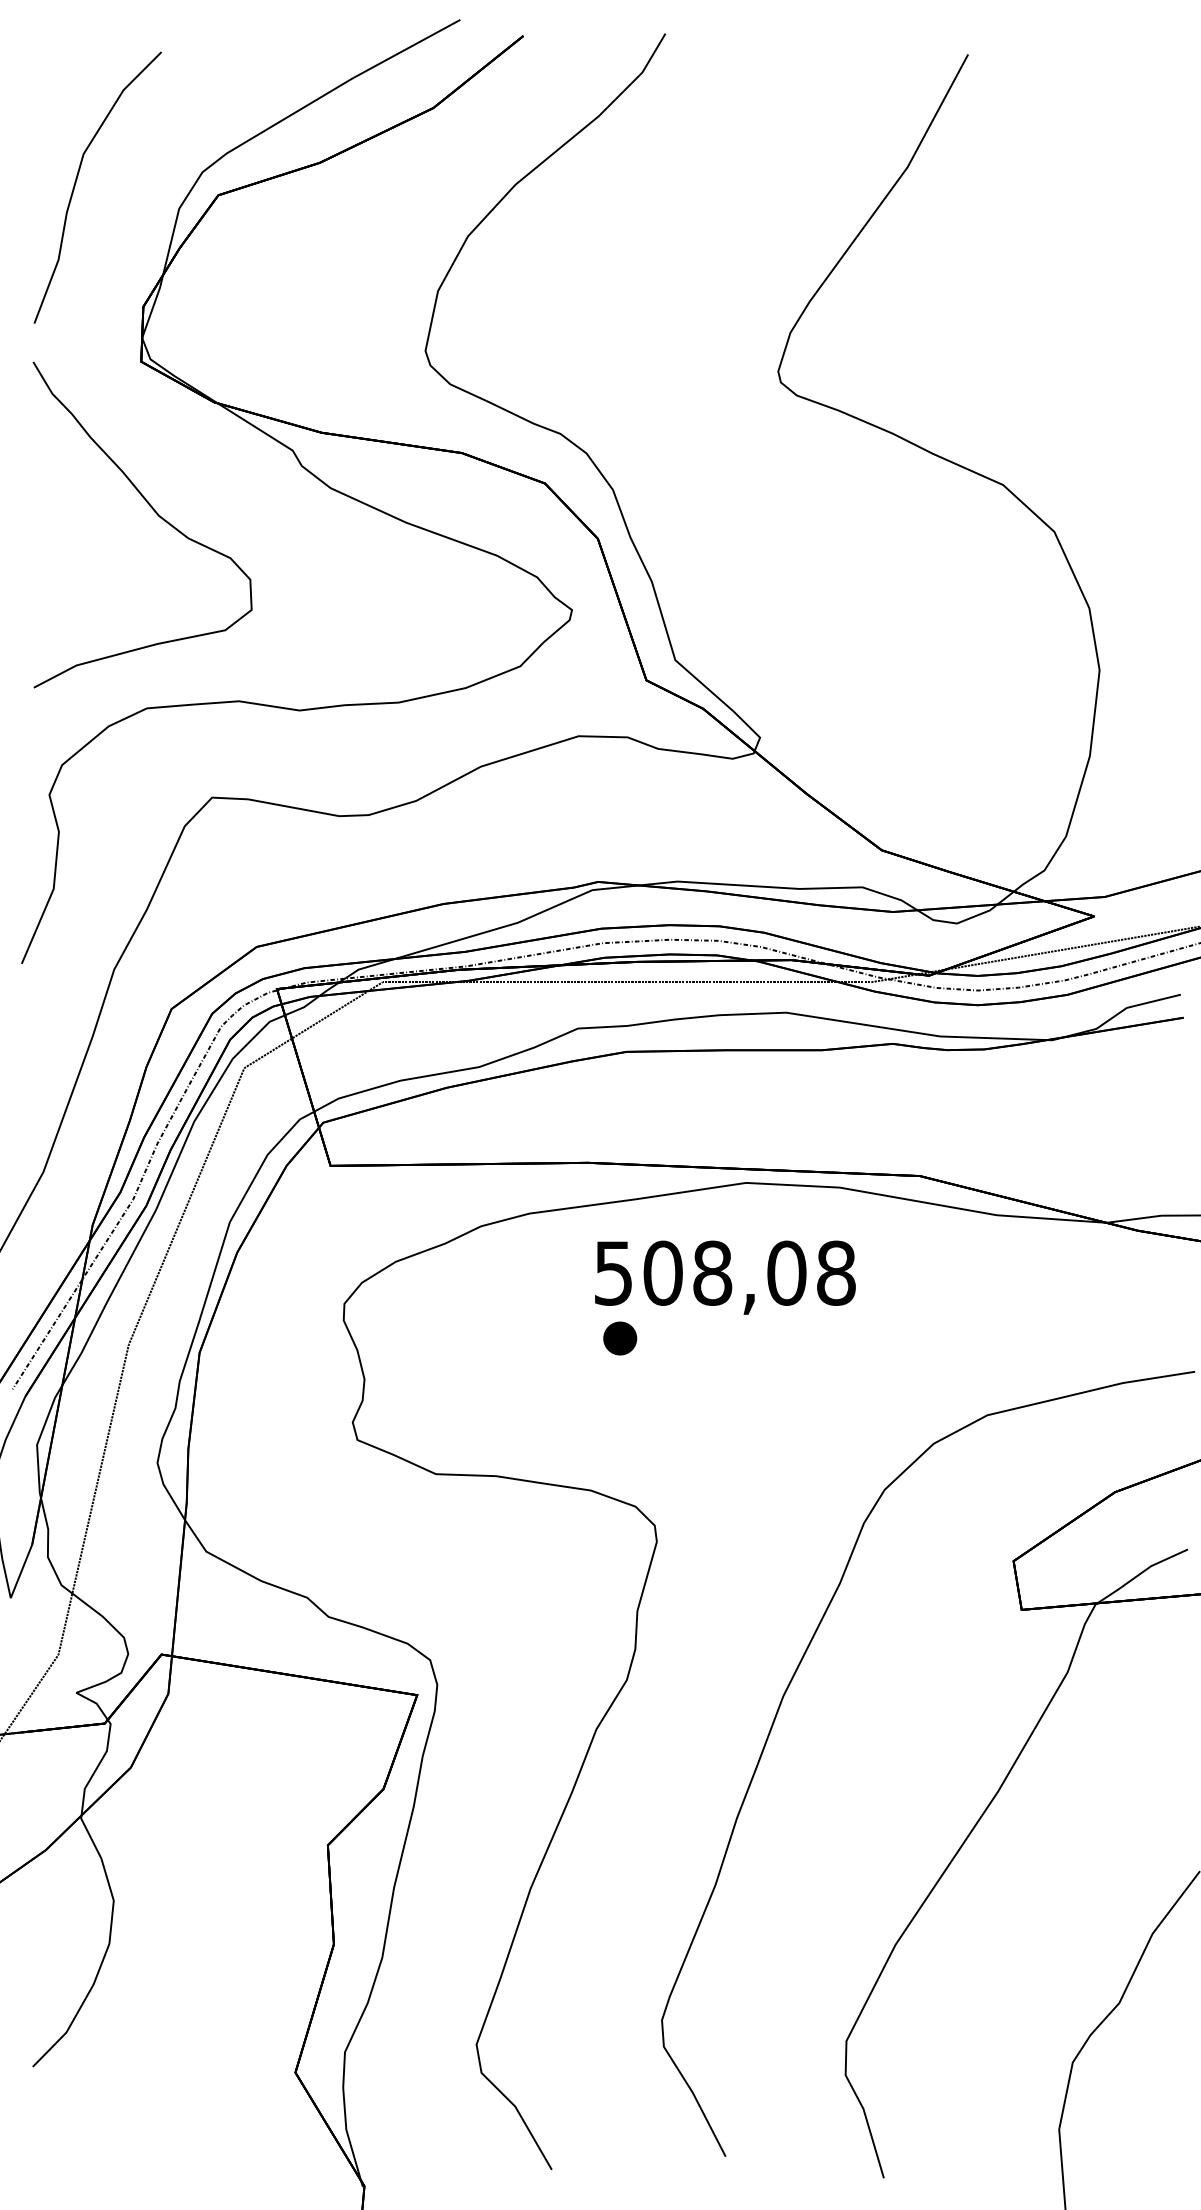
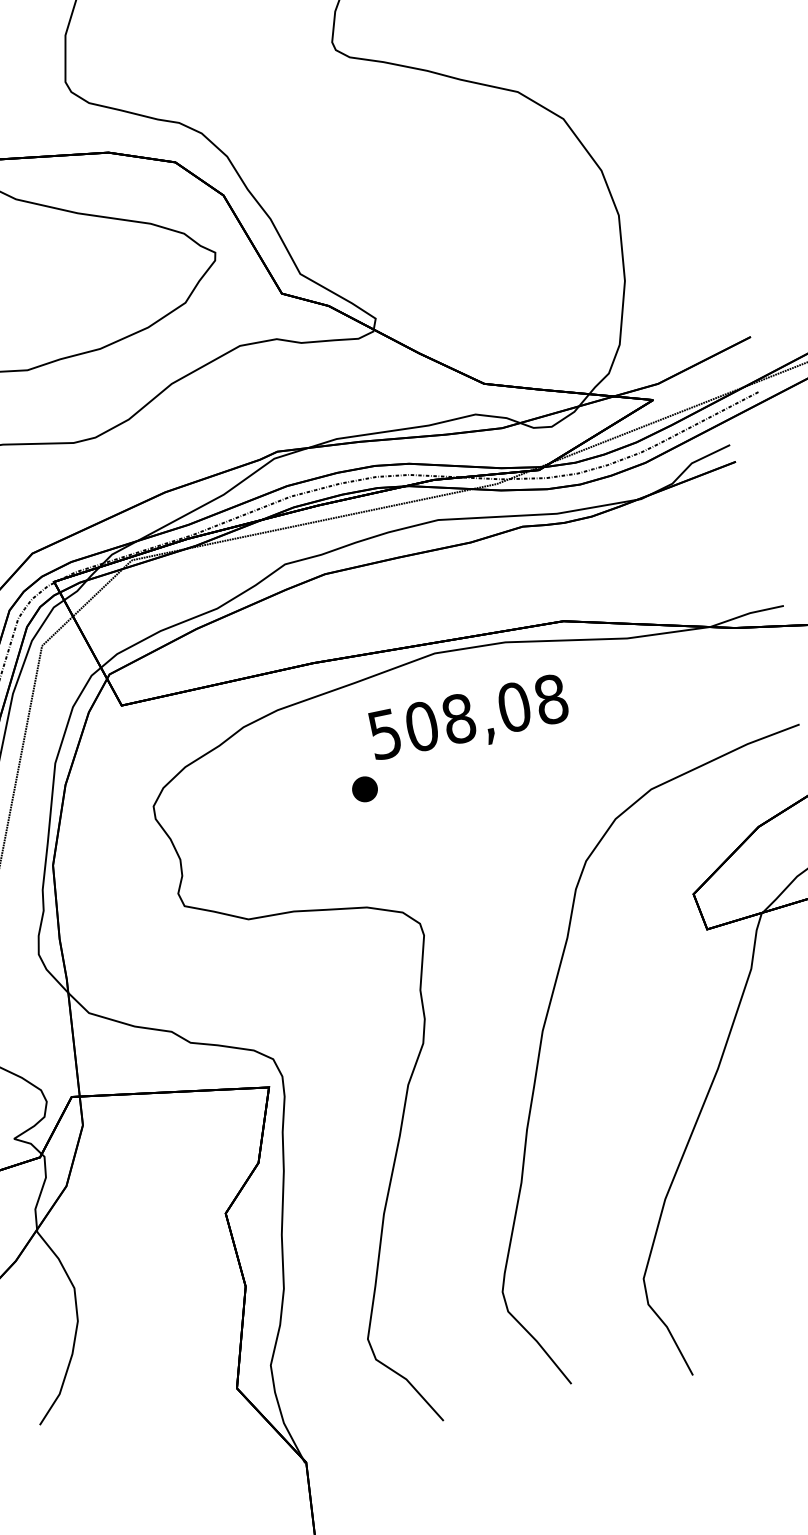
text: (725, 1277) -> (469, 719), moved

